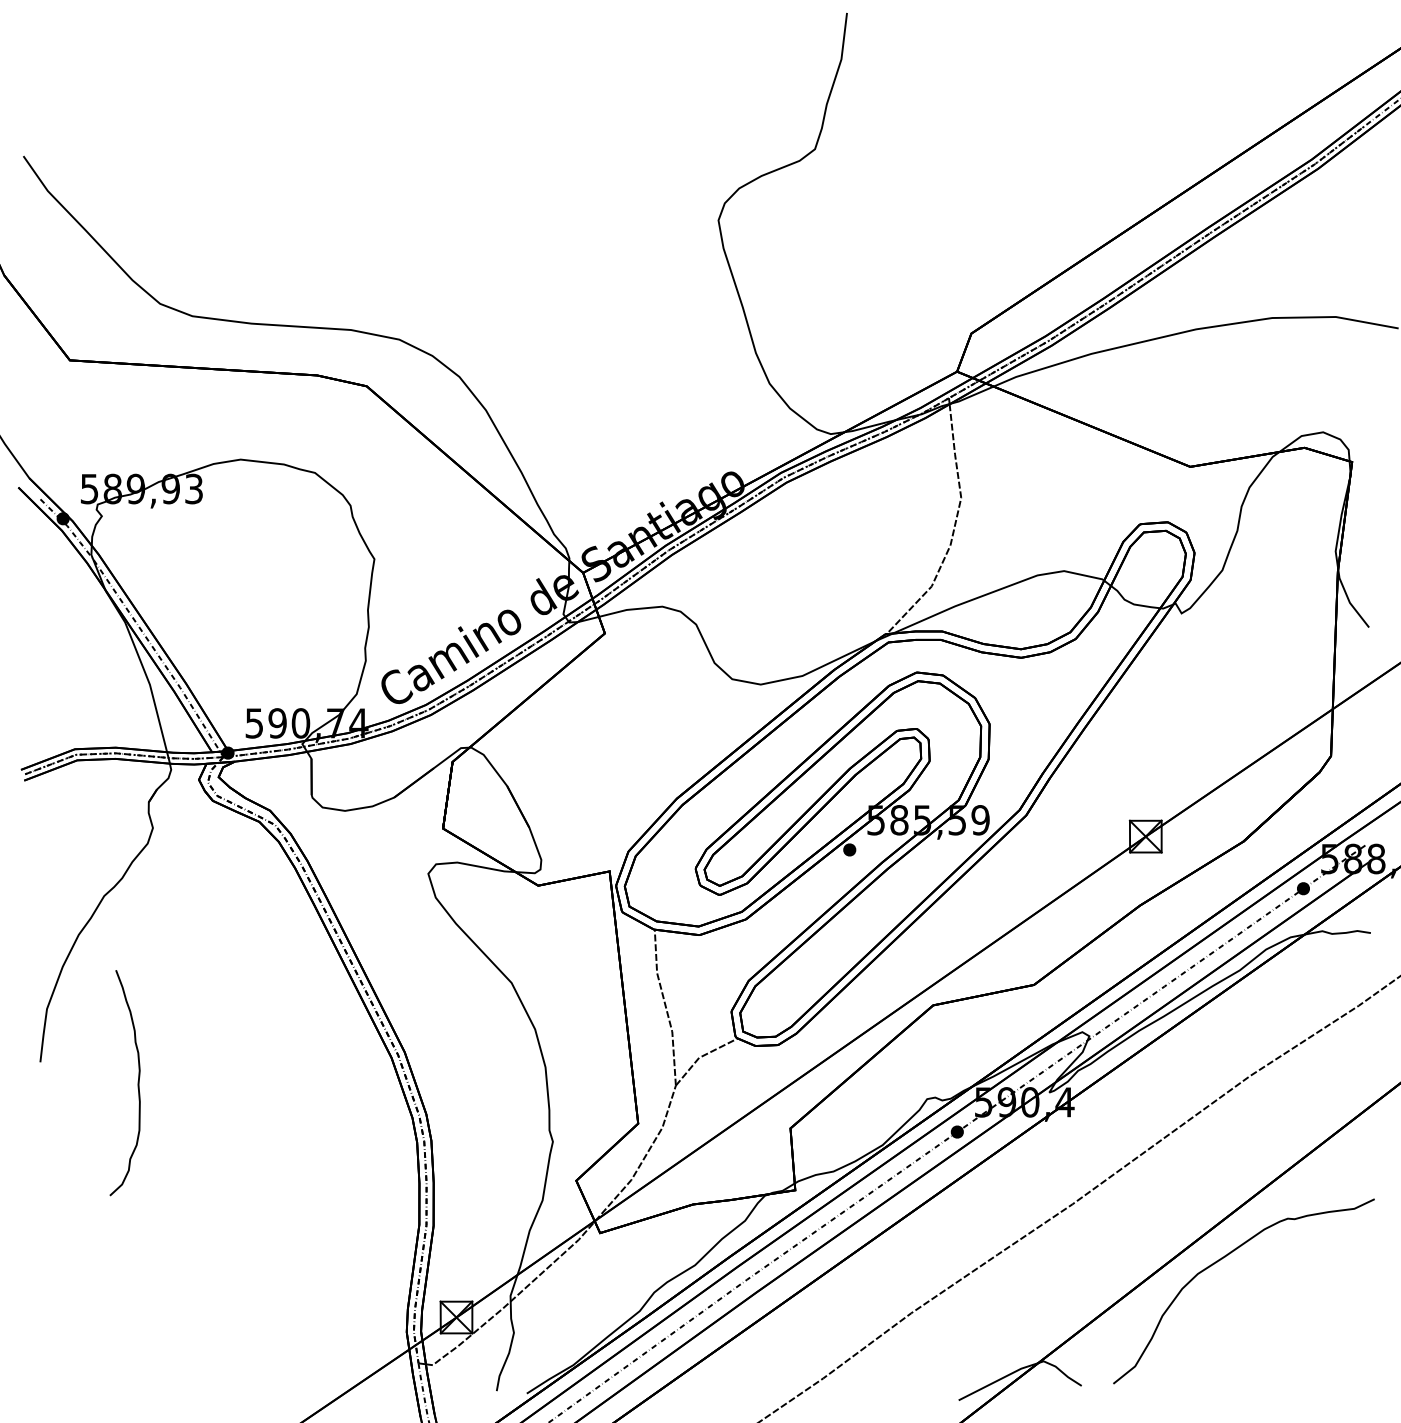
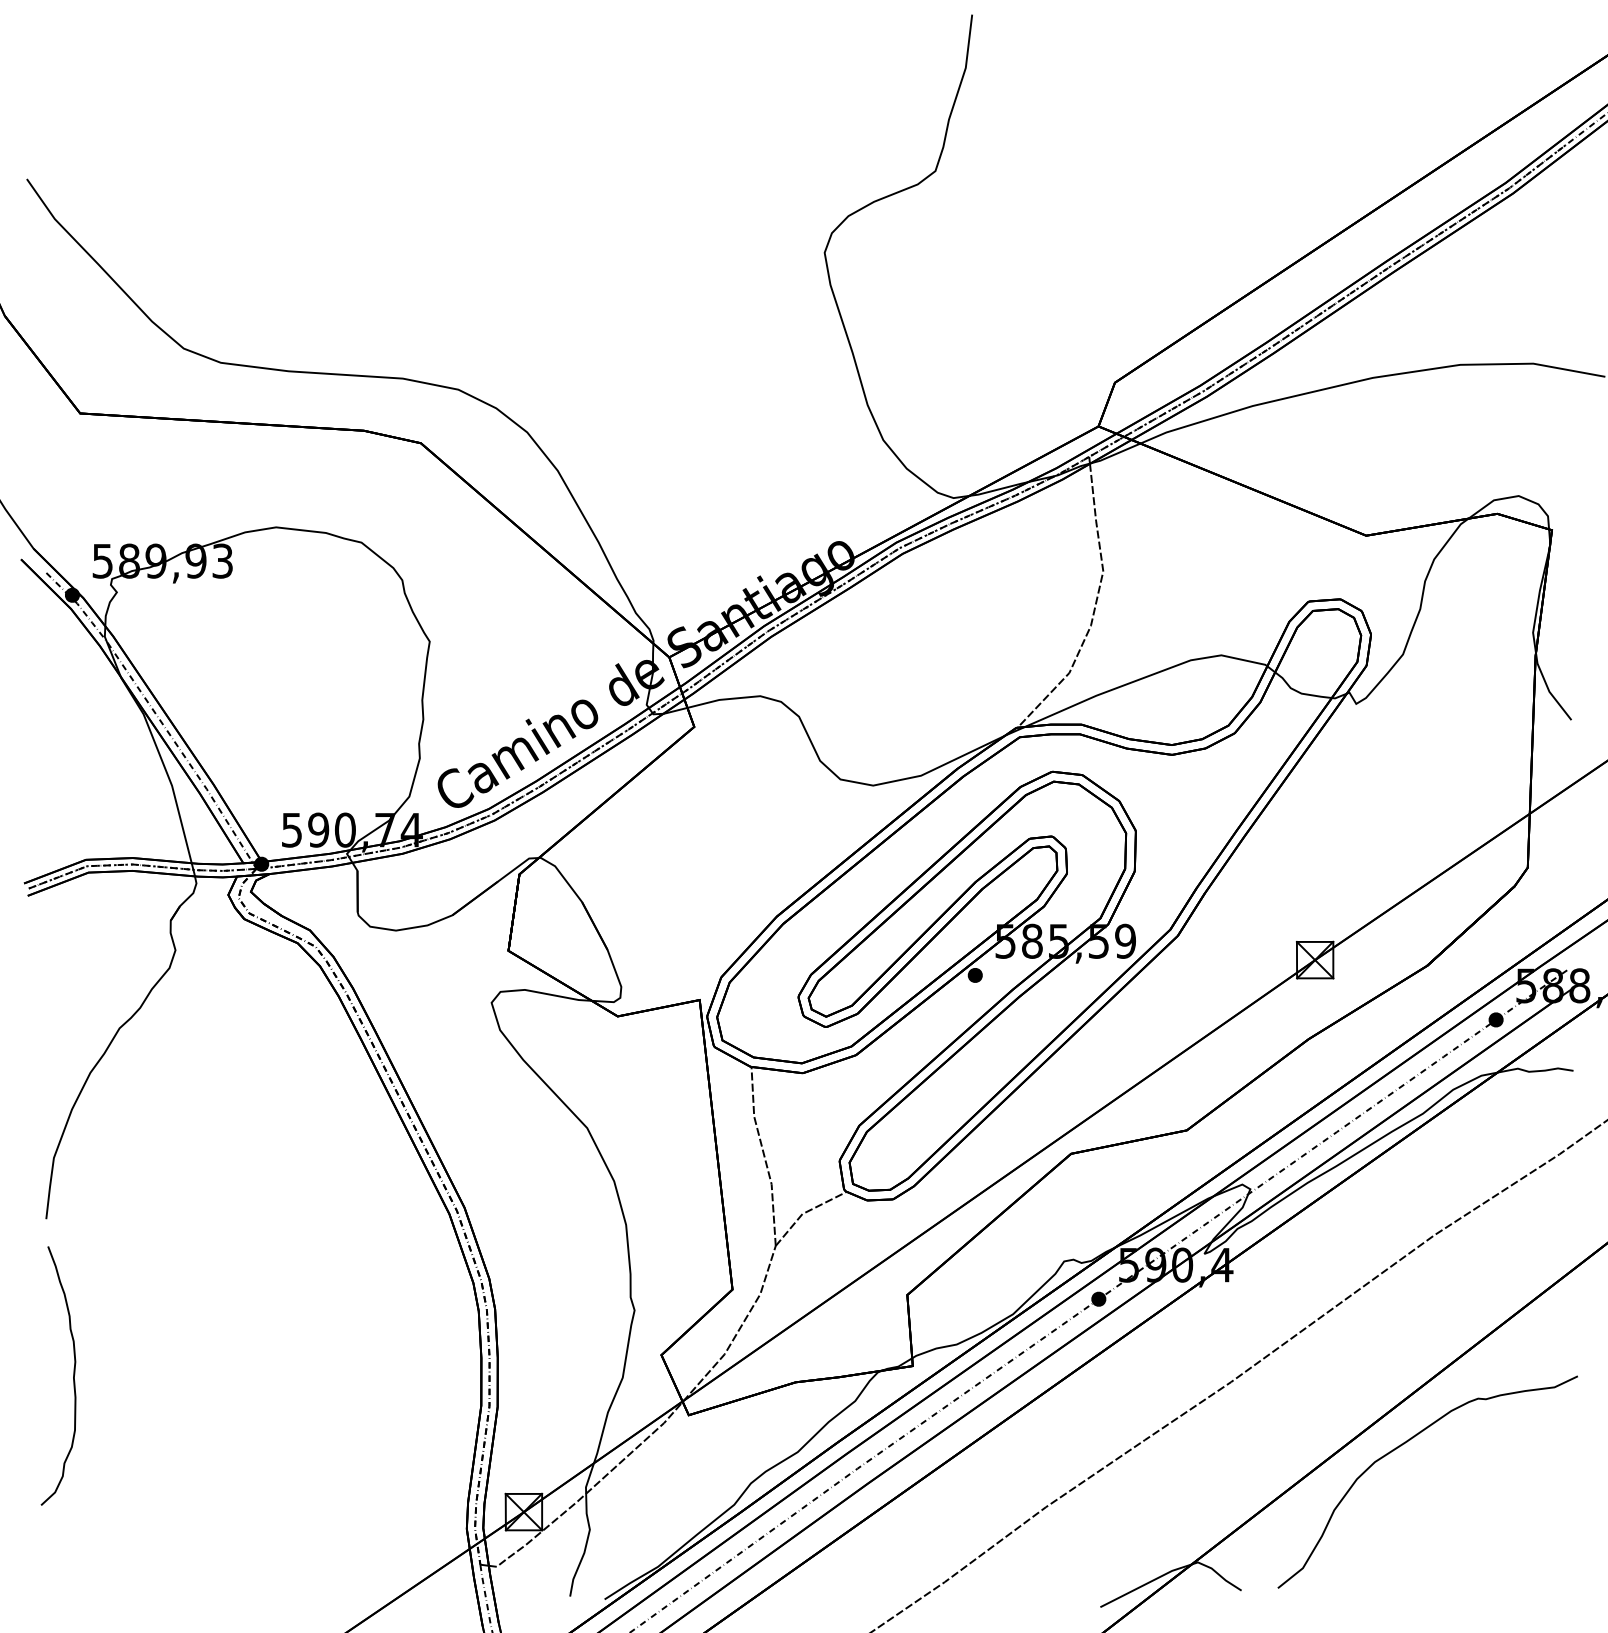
curve: (138, 1082) -> (73, 1375), moved

